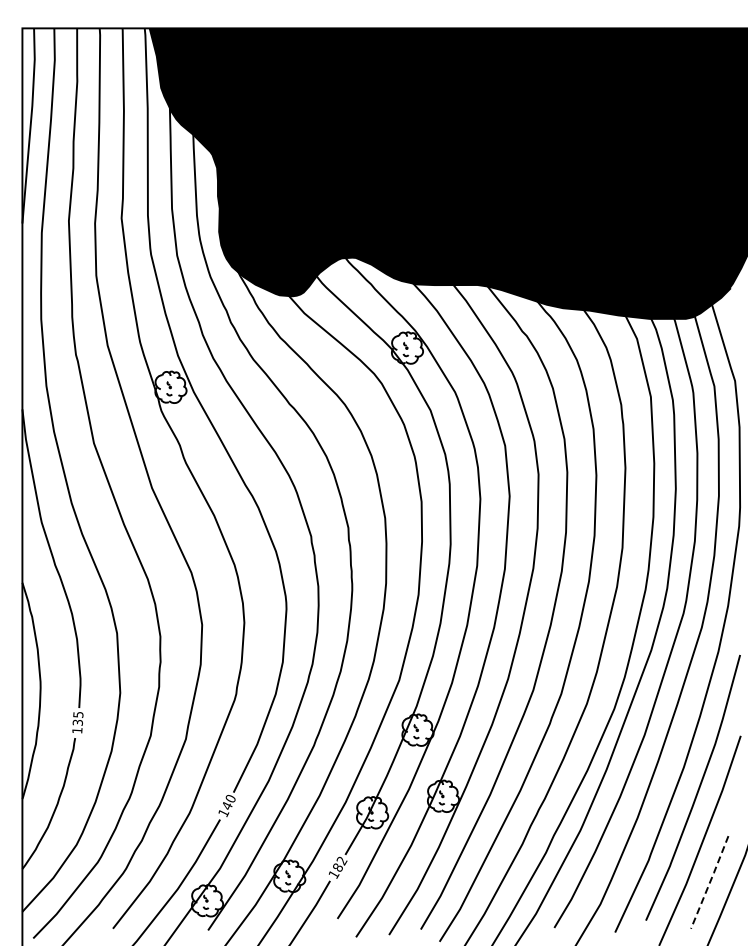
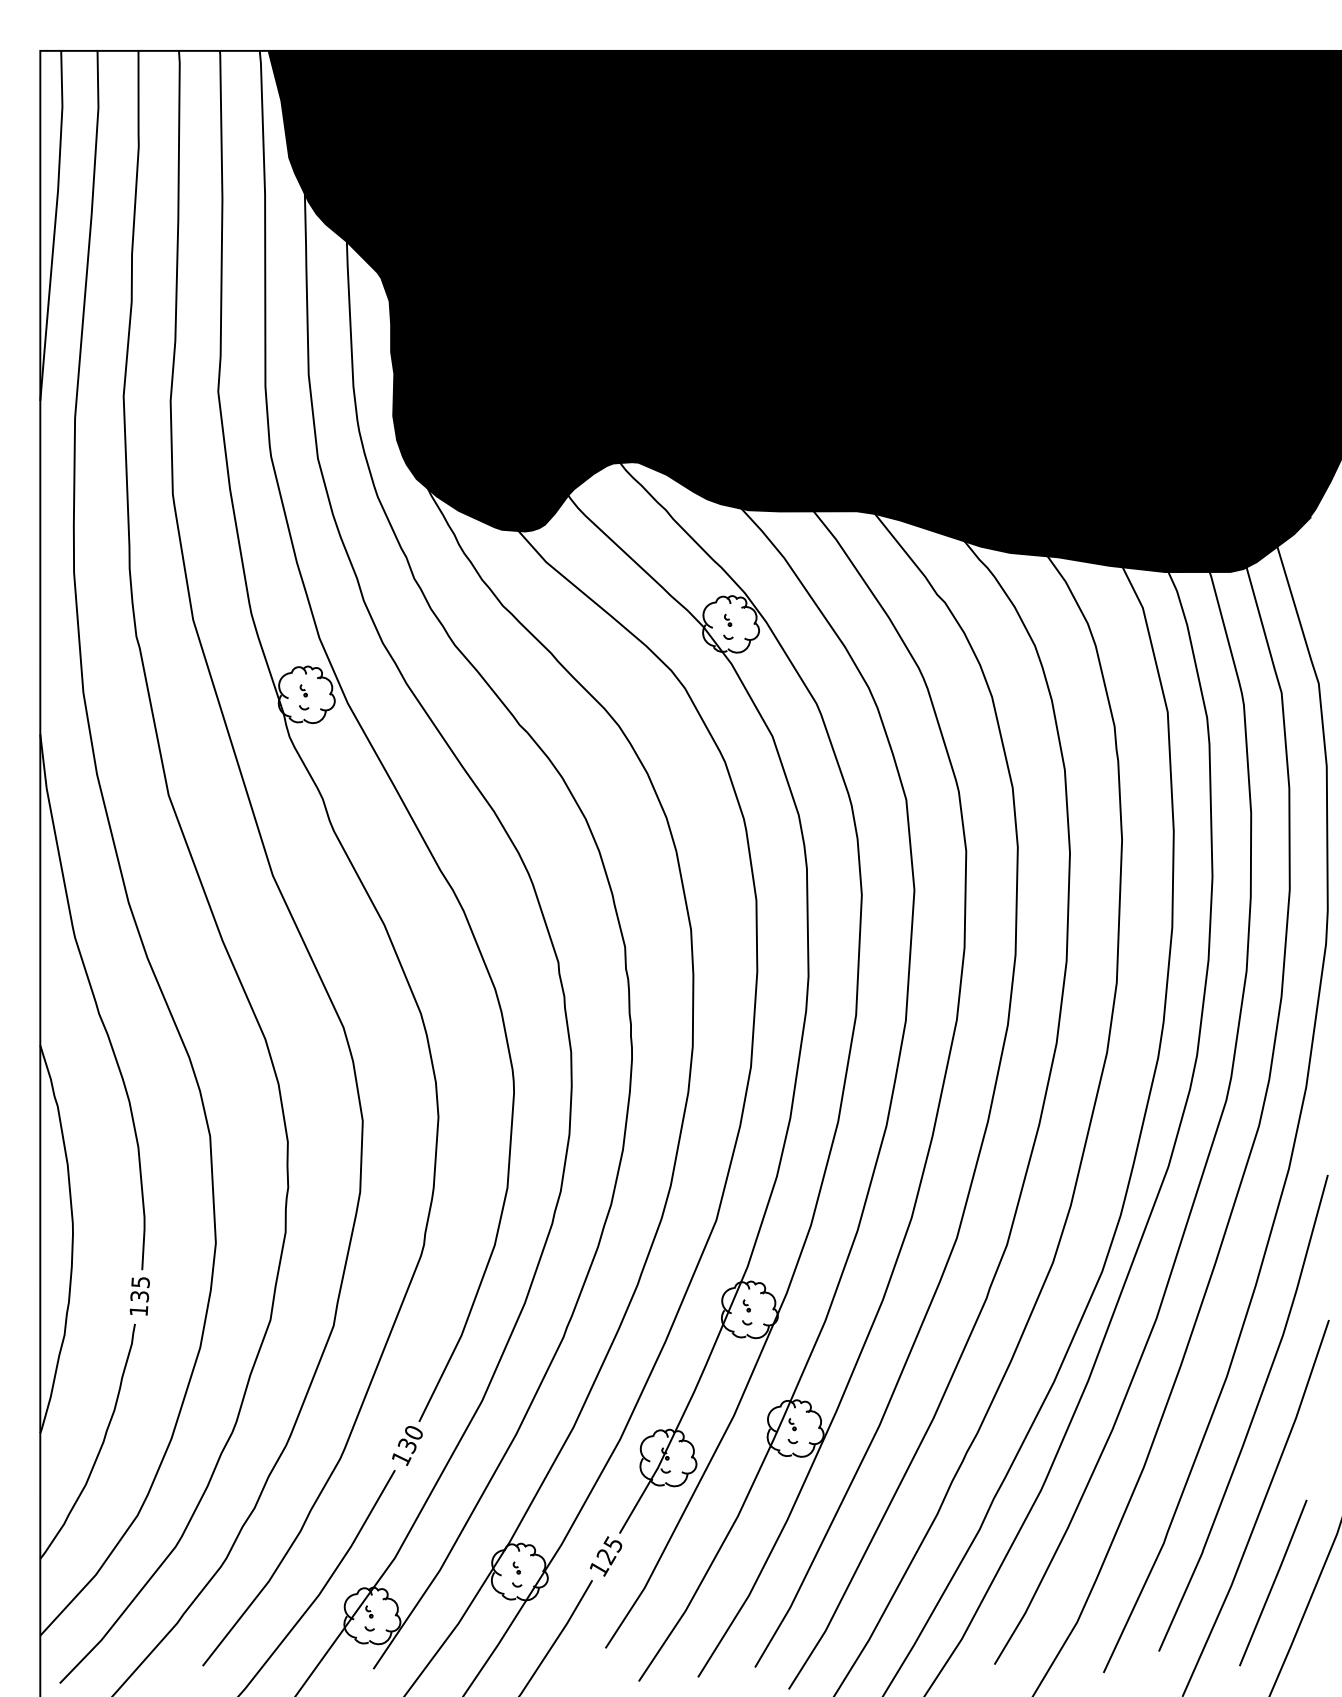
text: (226, 806) -> (406, 1446), 140 -> 130
text: (339, 864) -> (609, 1550), 182 -> 125
line: (710, 882) -> (1274, 1583), dashed -> solid

